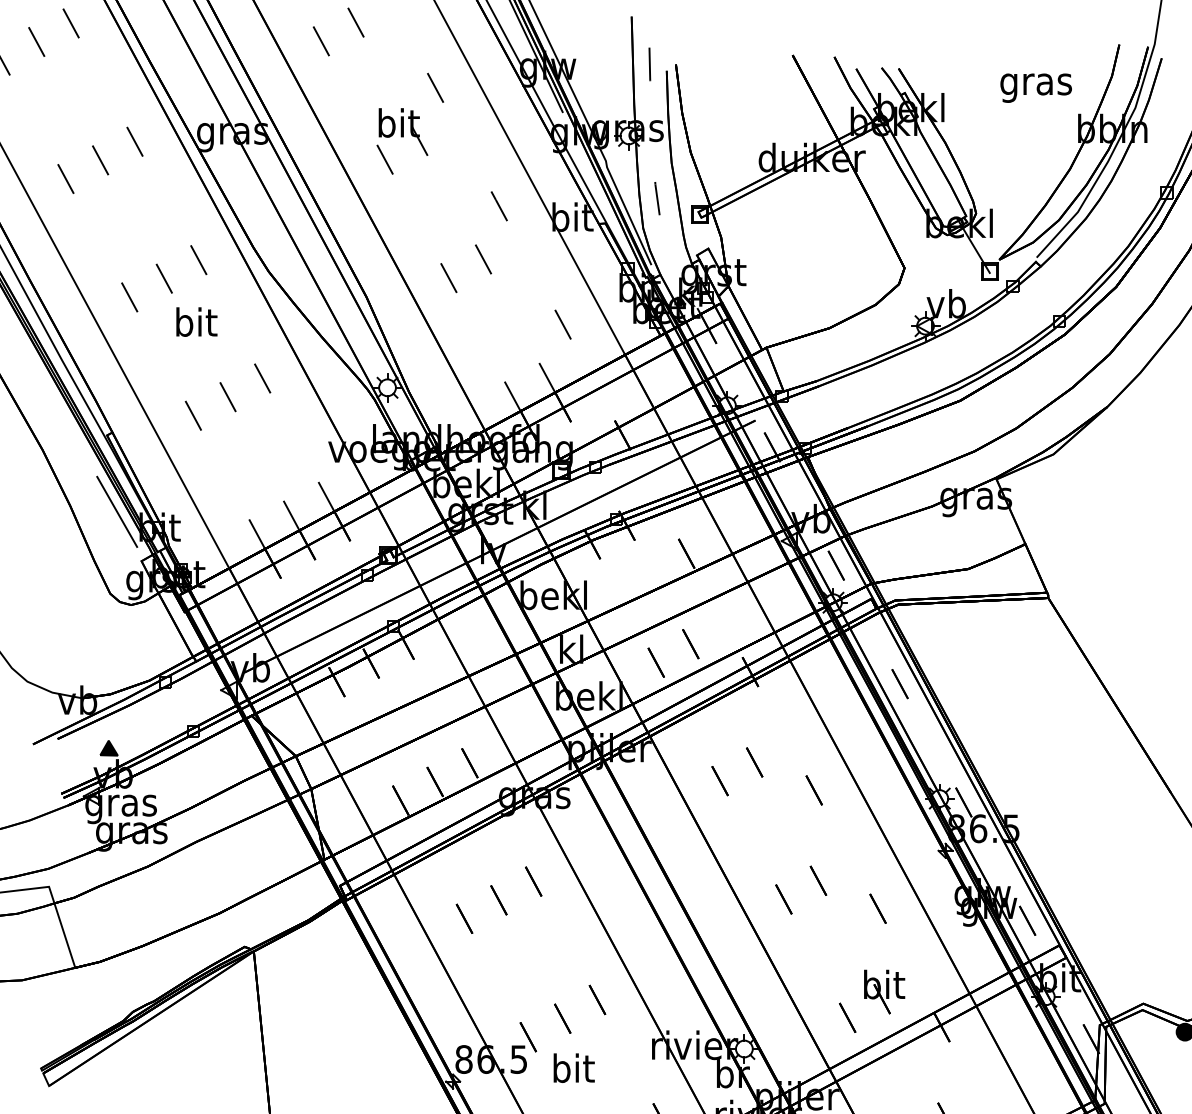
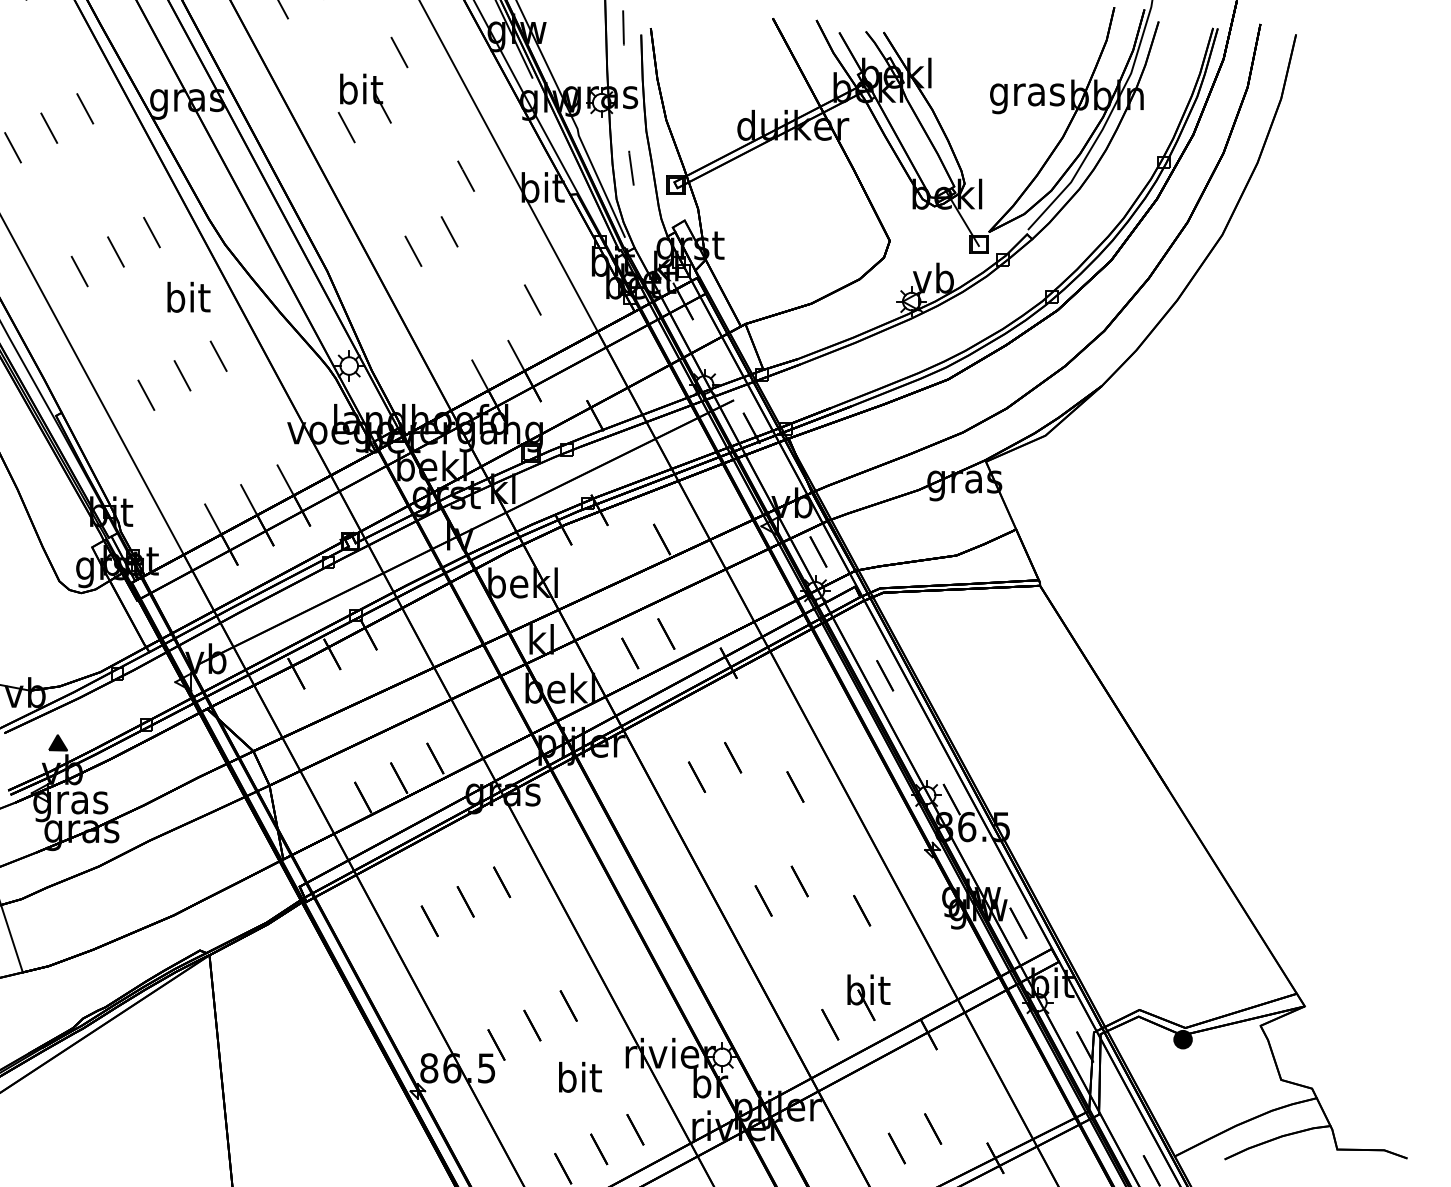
text: (1036, 87) -> (1027, 98), moved
text: (196, 321) -> (188, 296), moved
line: (117, 511) -> (66, 495), removed
text: (574, 1067) -> (580, 1076), moved

